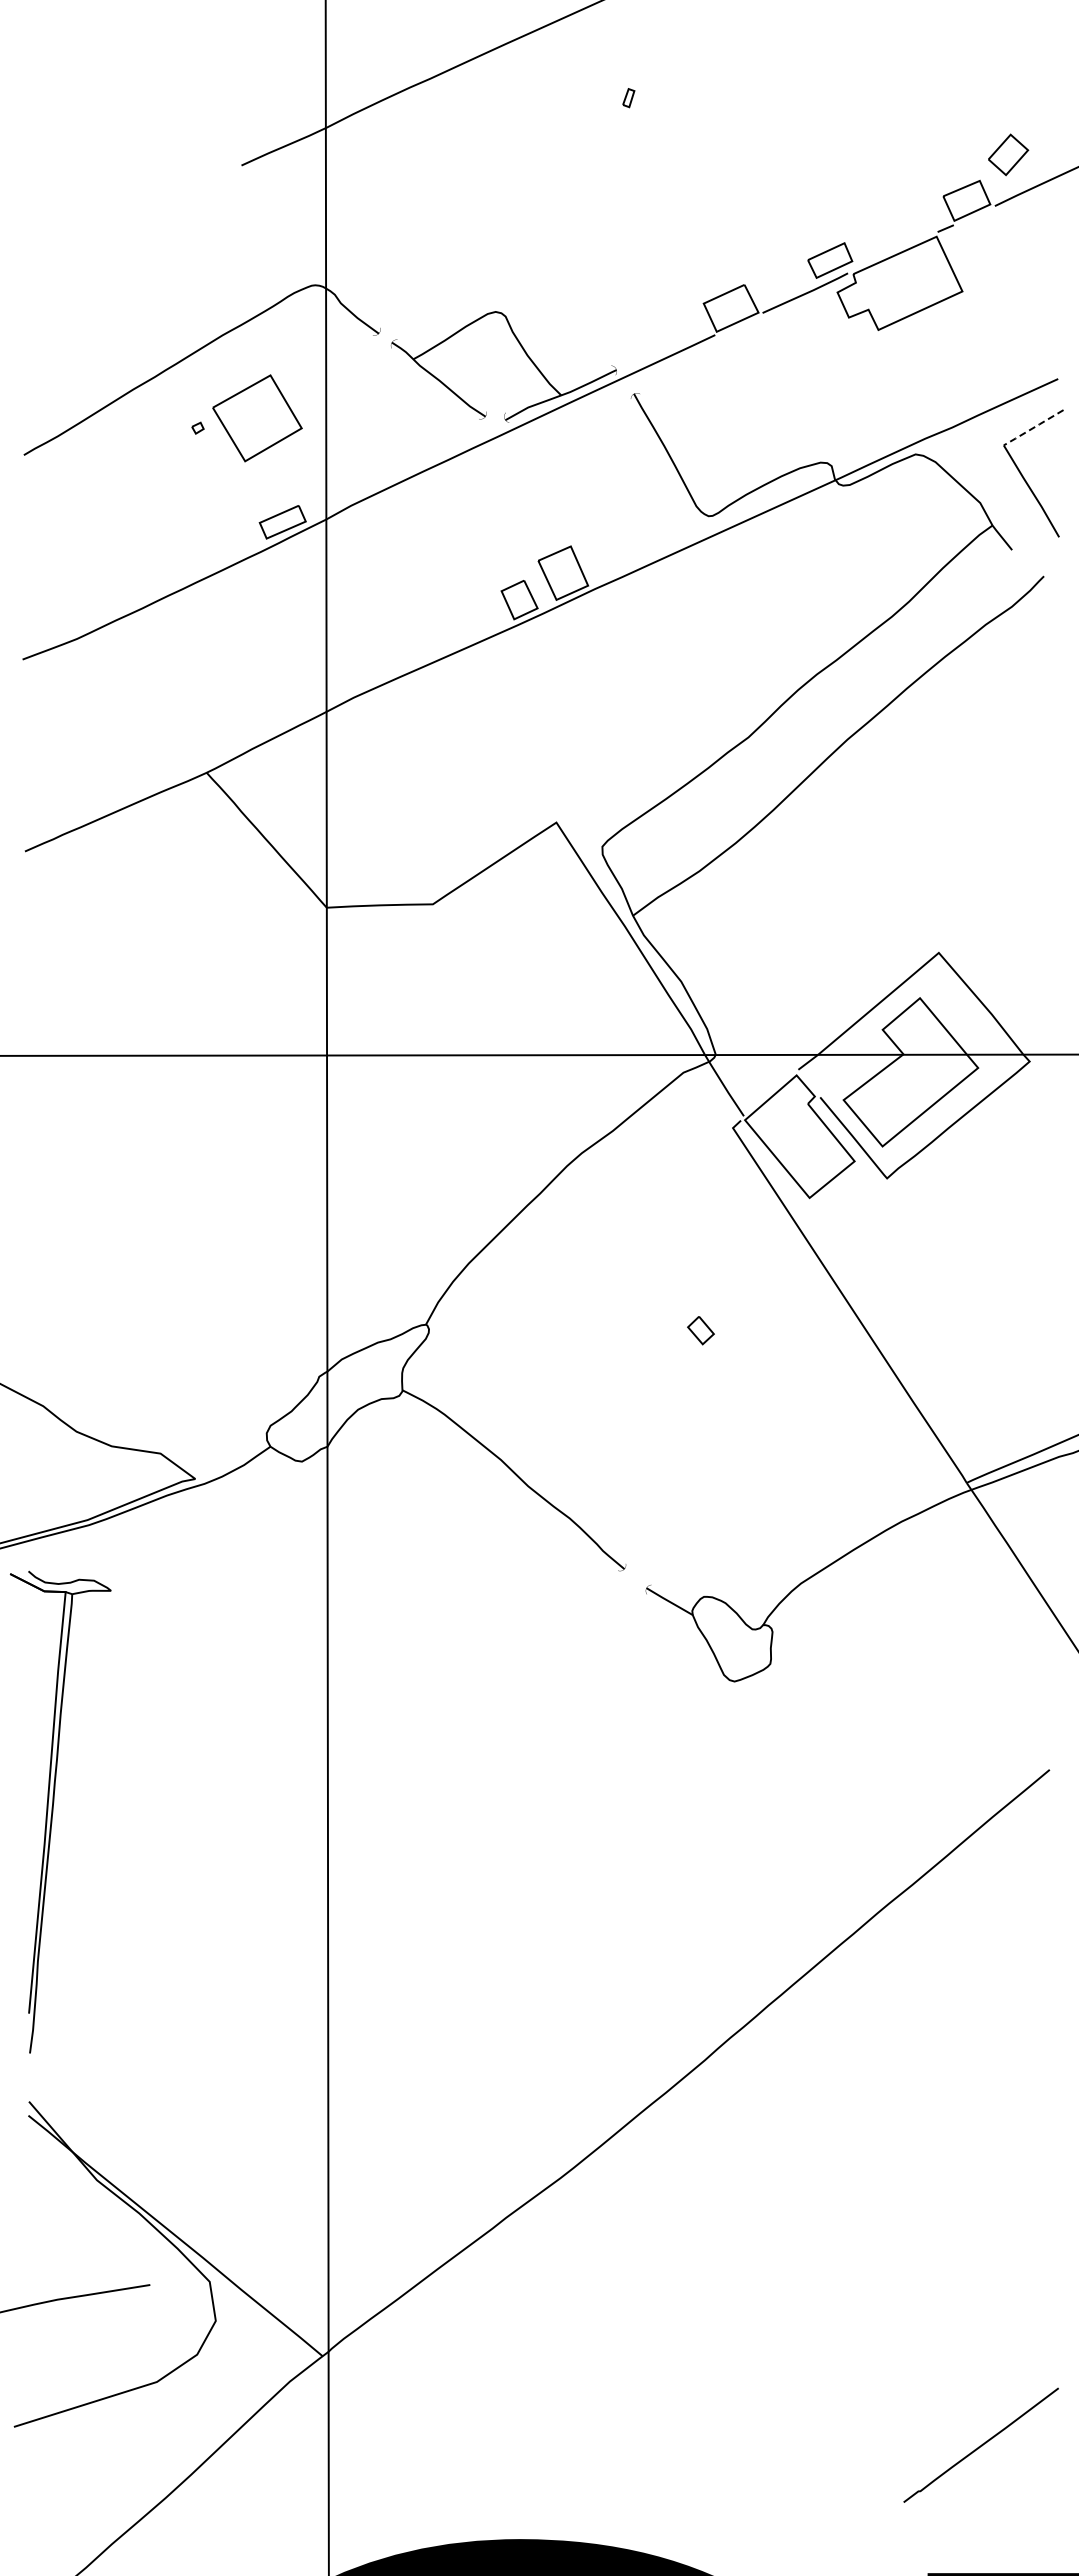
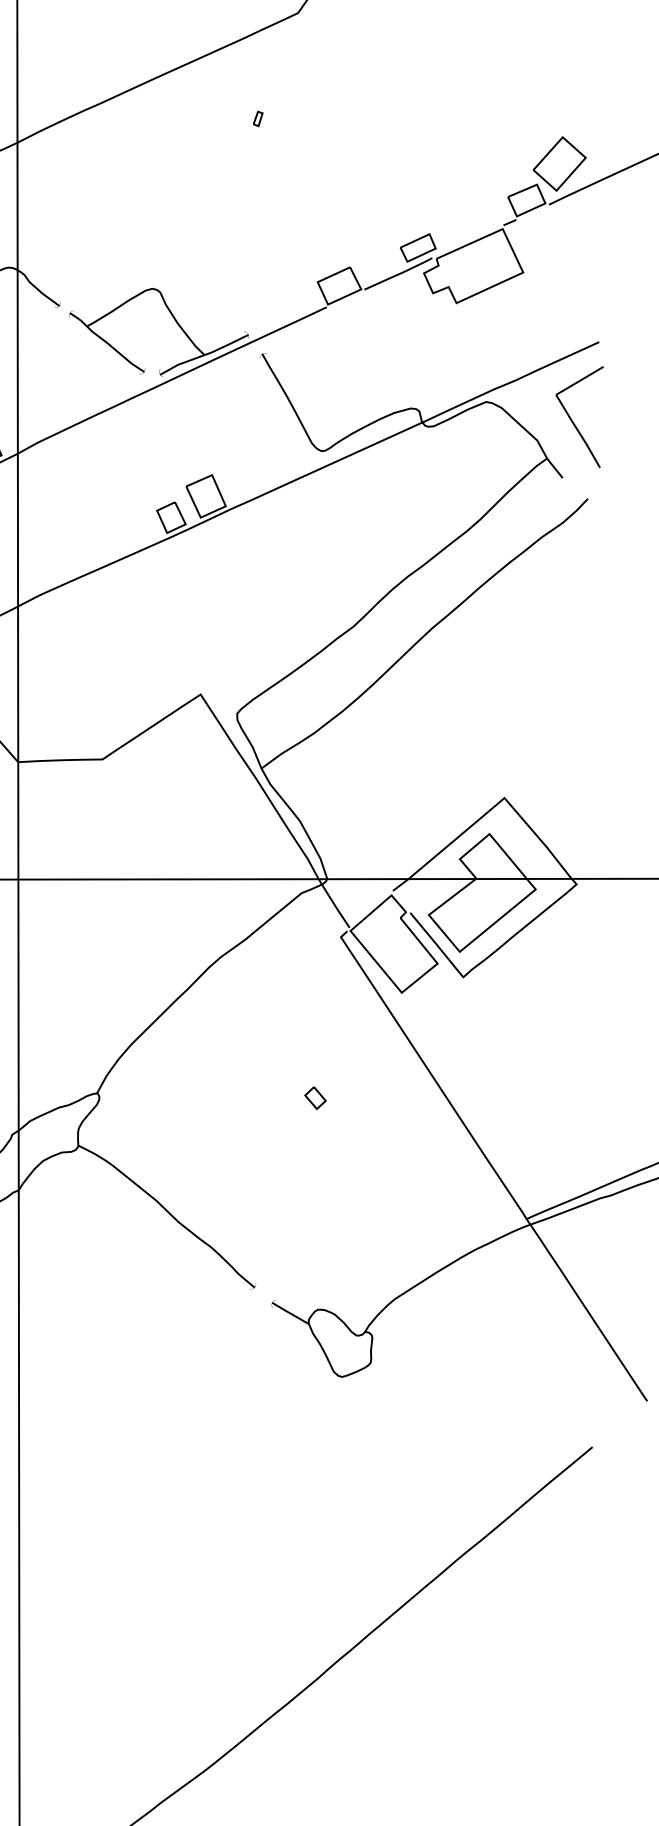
part: (1008, 154) -> (559, 163), size x1.67
line: (1033, 427) -> (579, 380), dashed -> solid

